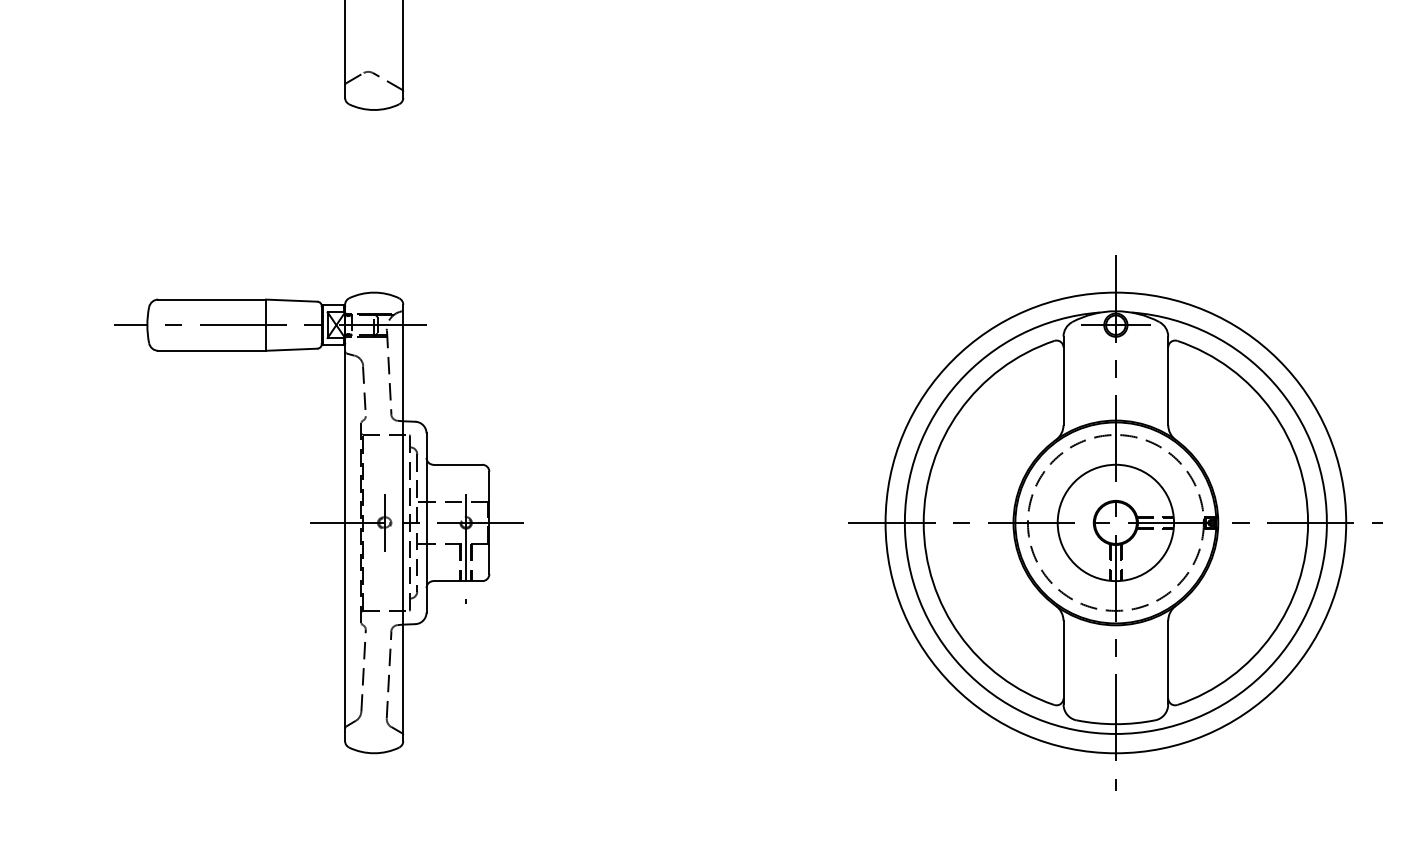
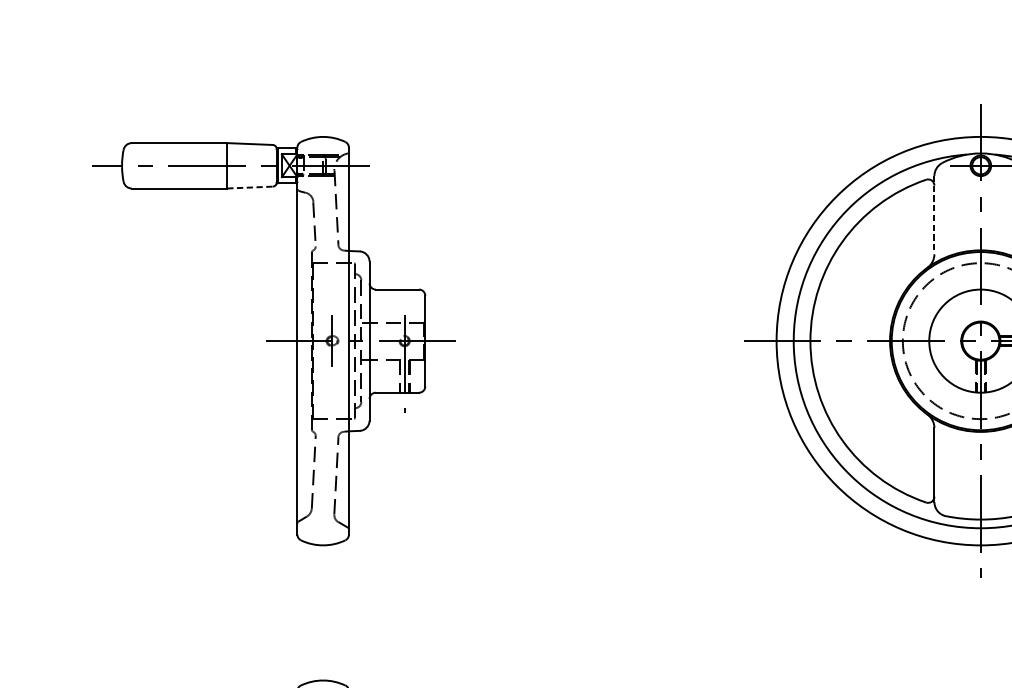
line: (291, 349) -> (249, 187), solid -> dashed
line: (1063, 381) -> (934, 215), solid -> dashed

